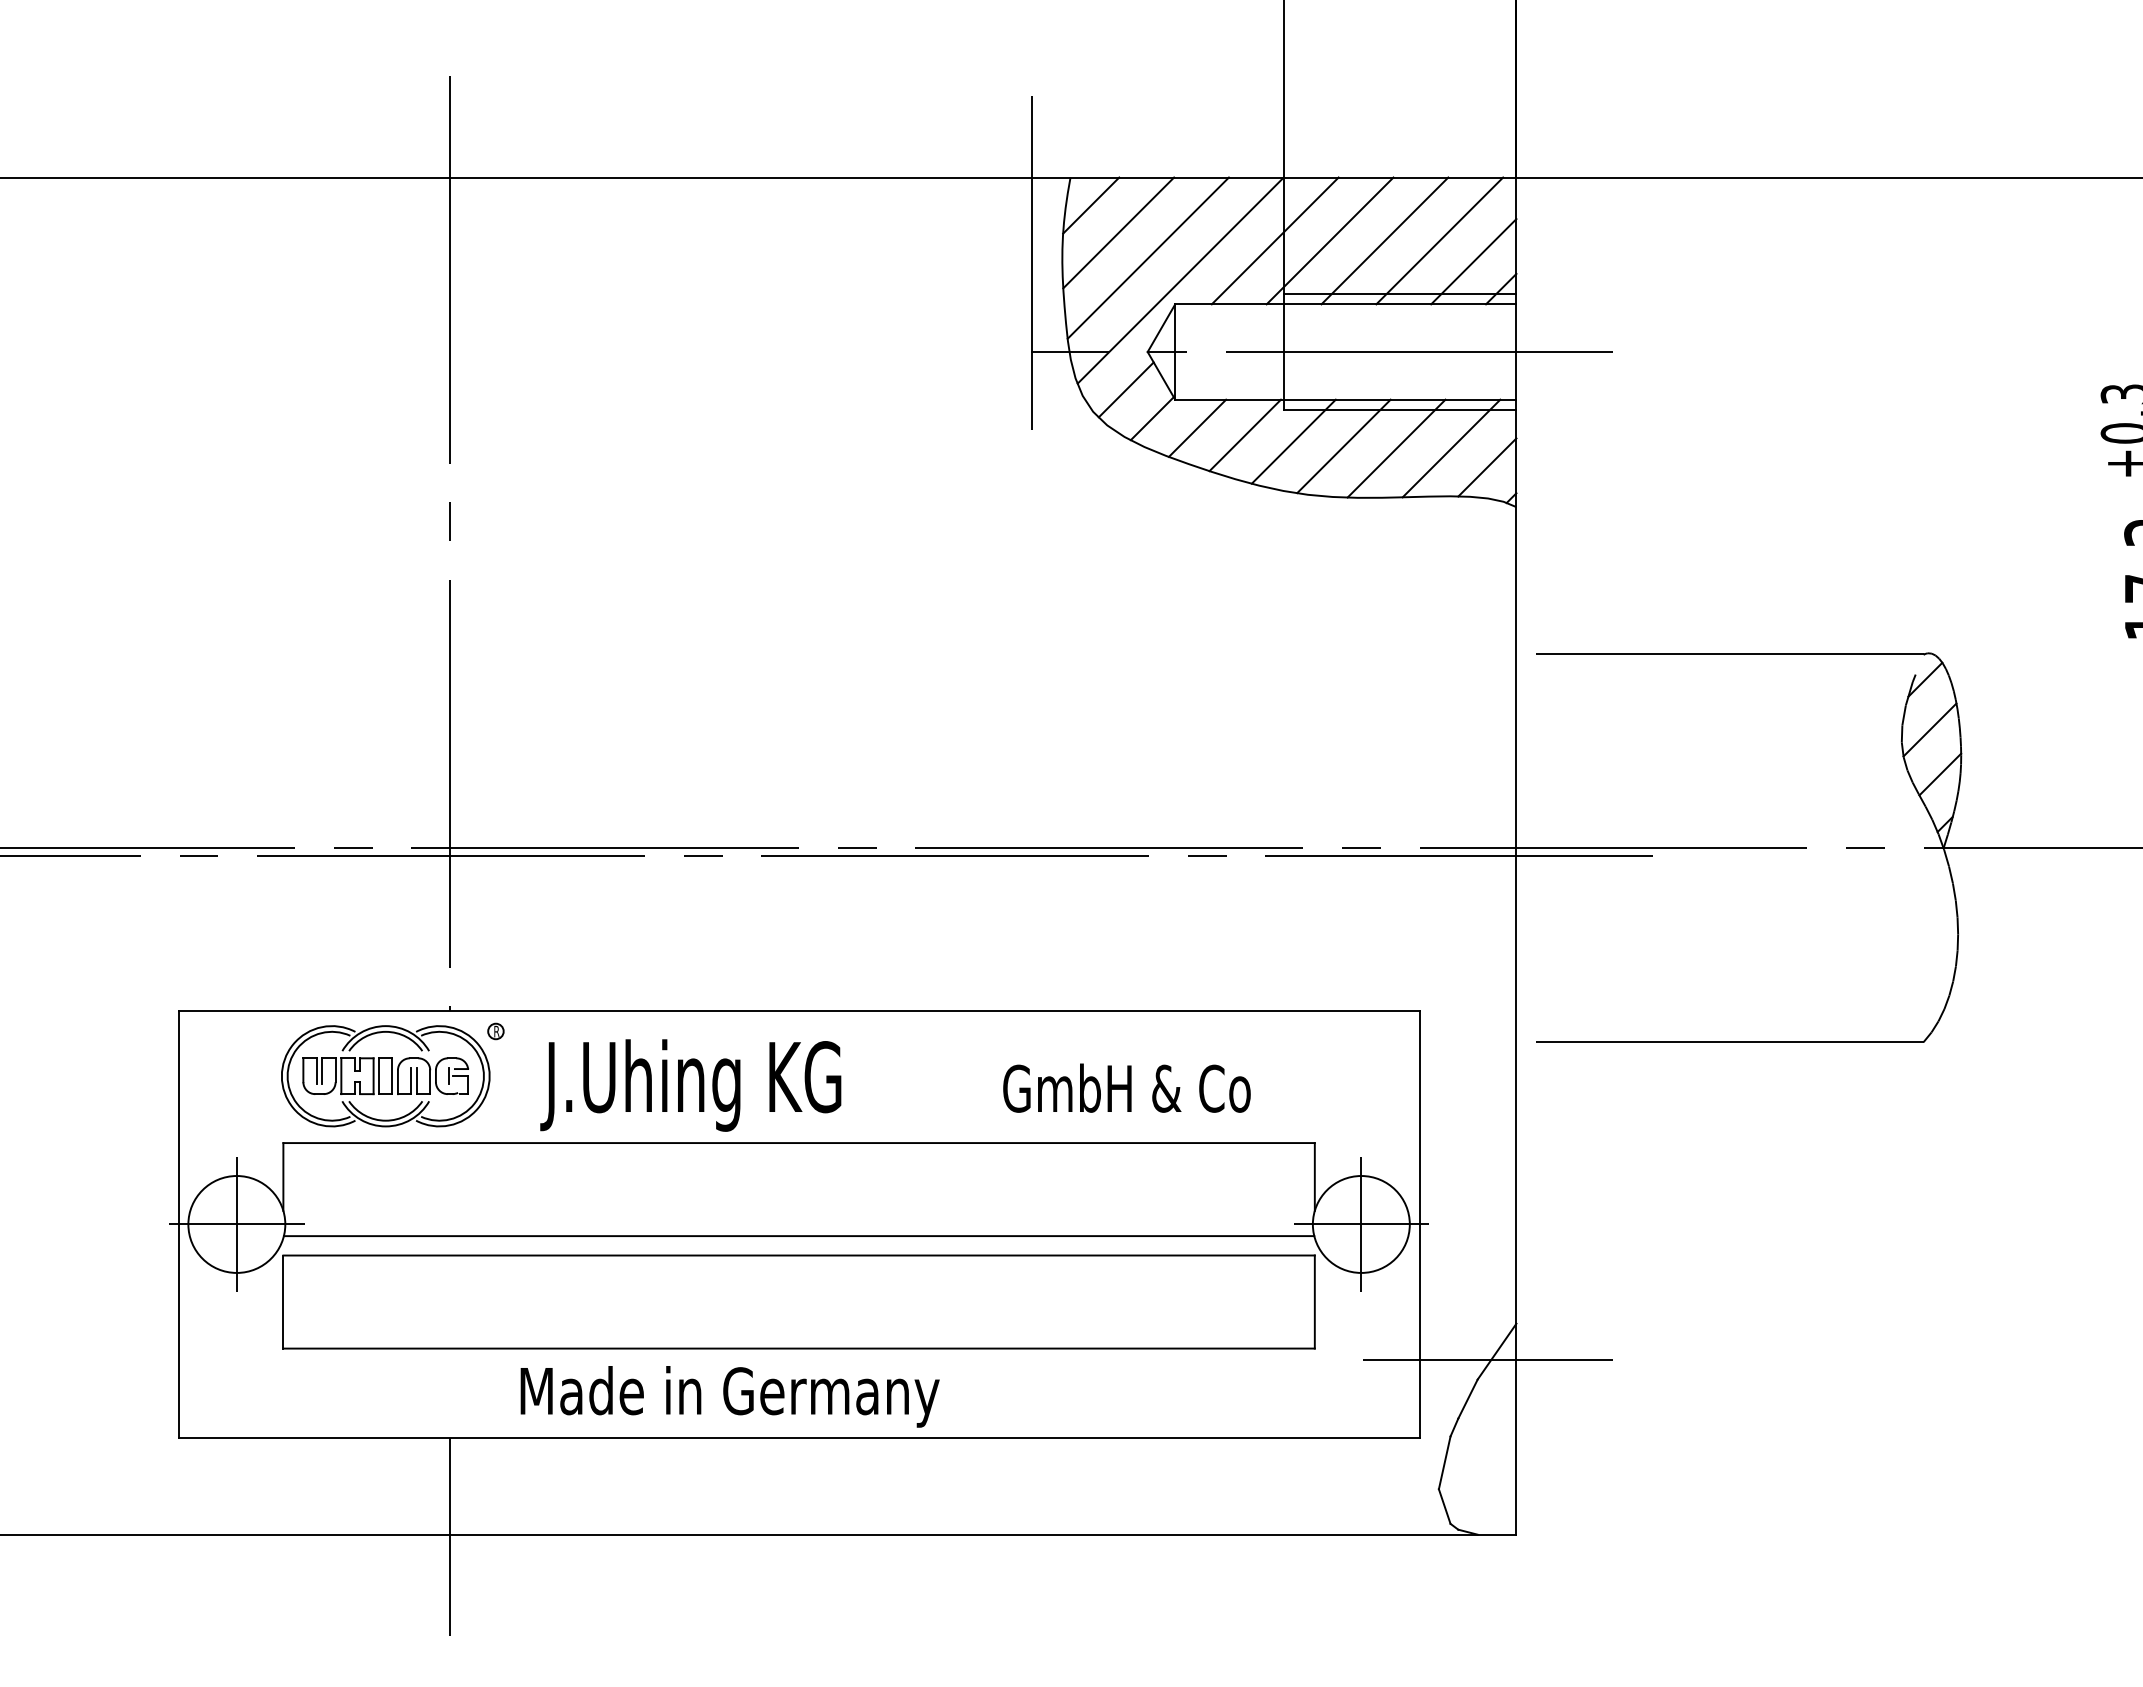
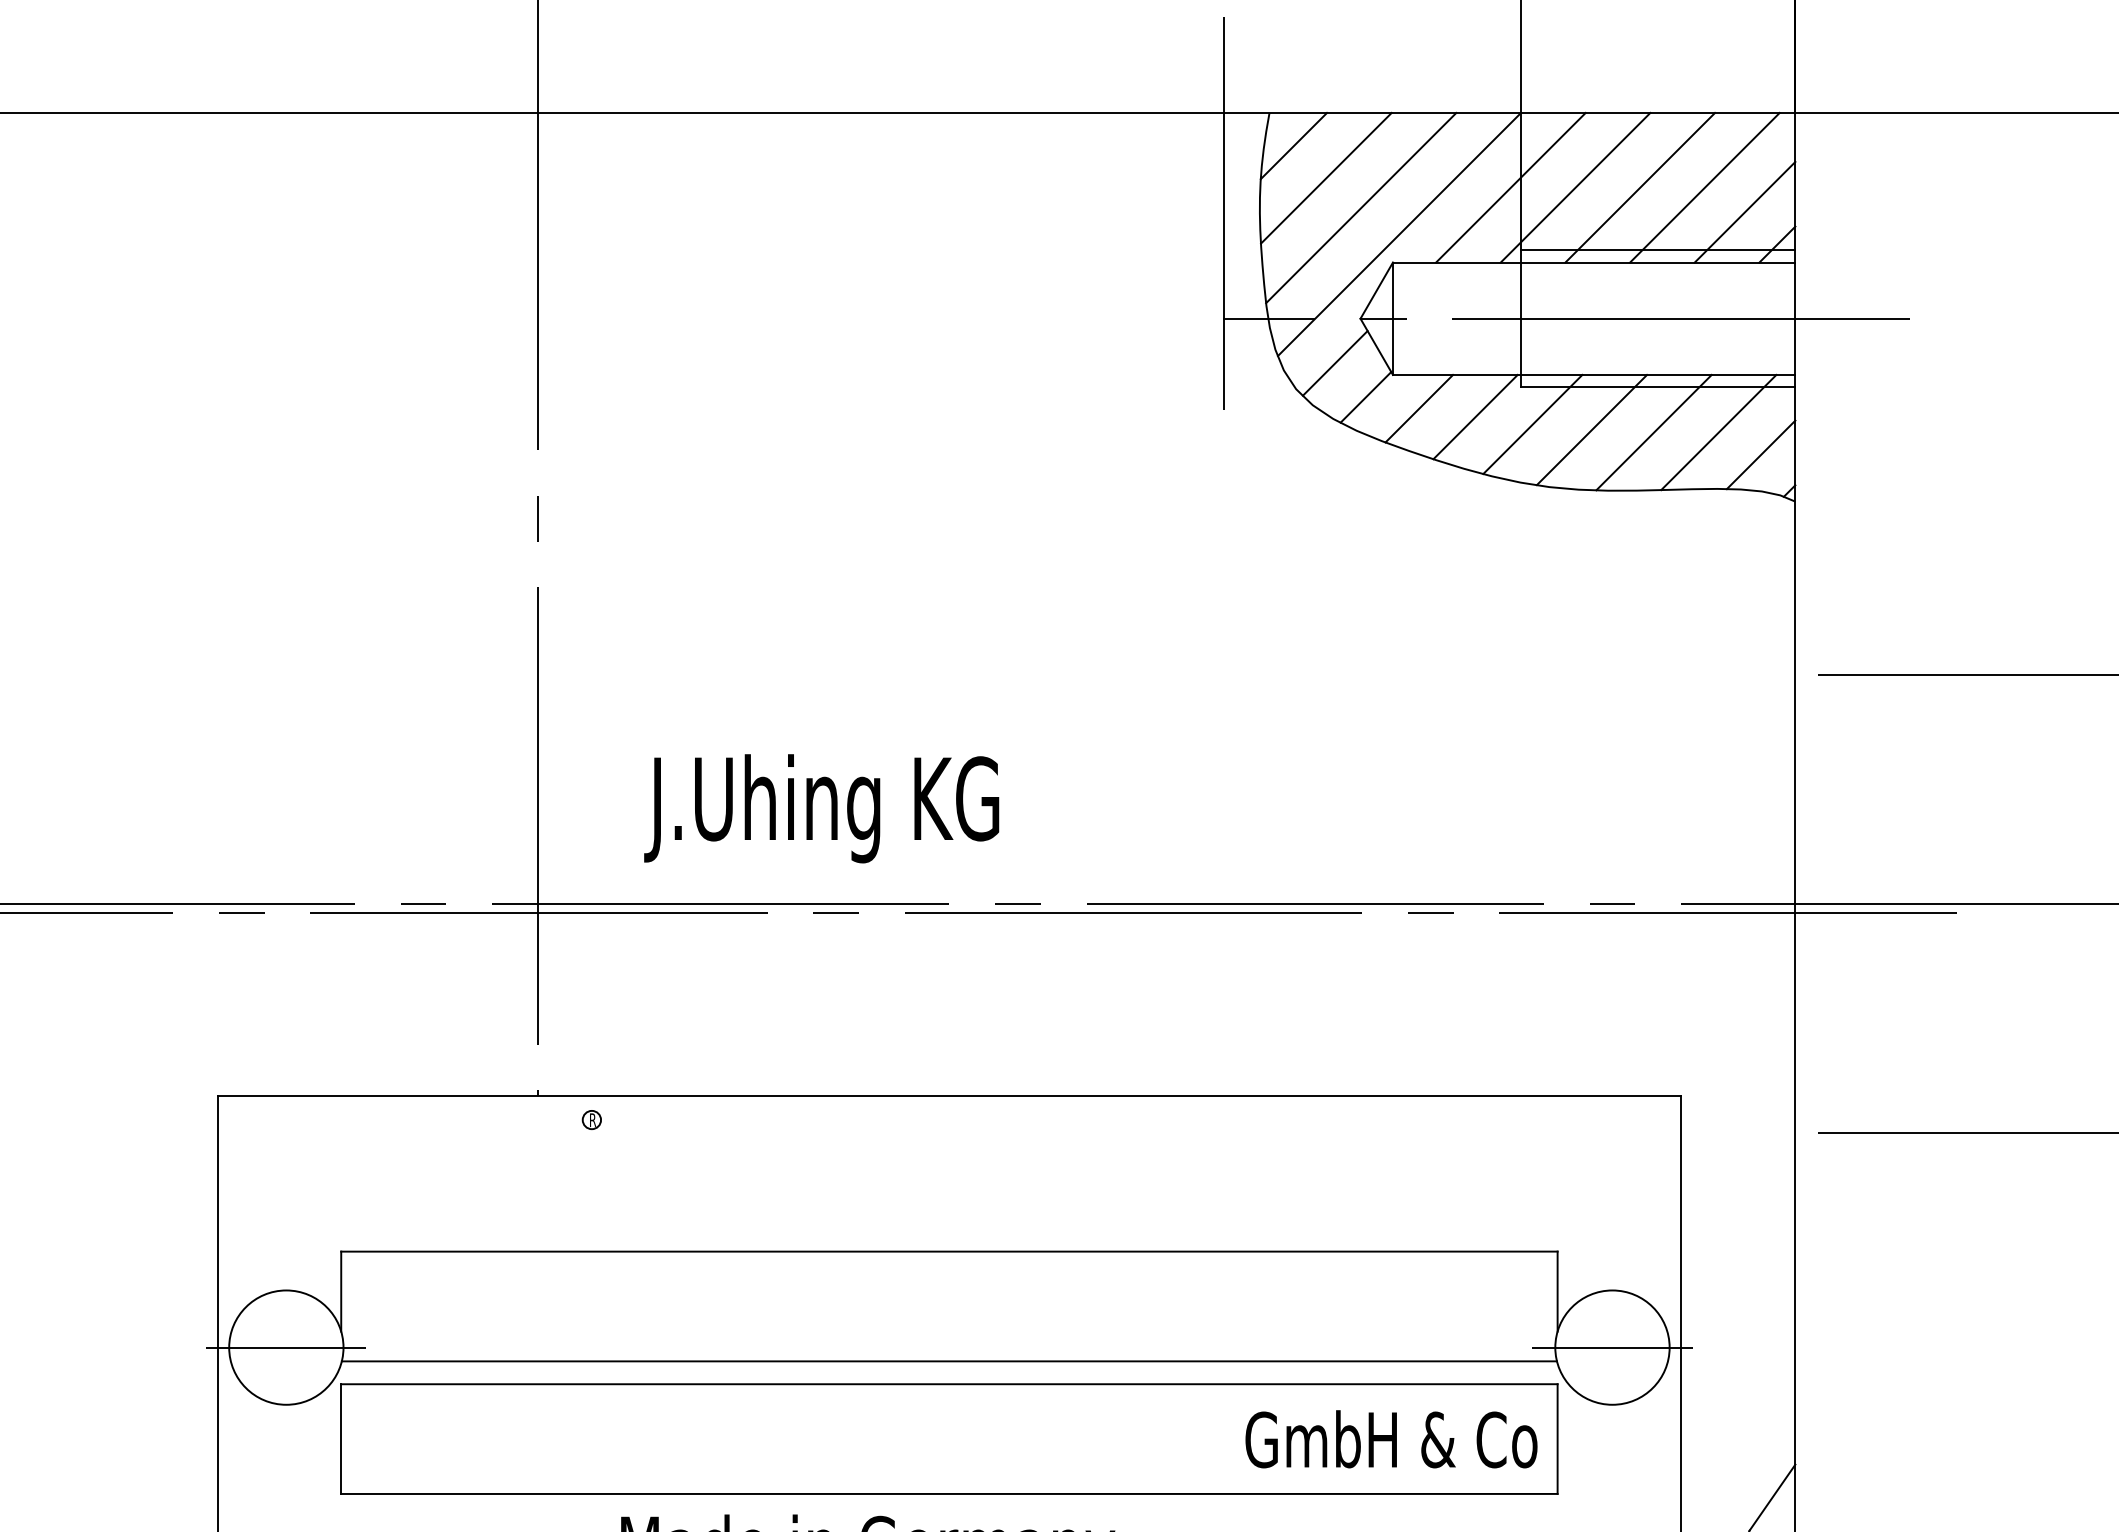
part: (385, 1076) -> (461, 1173), removed
text: (690, 1085) -> (821, 808), moved
text: (1126, 1087) -> (1390, 1438), moved
line: (236, 1224) -> (285, 1347), removed
line: (1361, 1224) -> (1612, 1347), removed
line: (1488, 1360) -> (1762, 1508), removed

